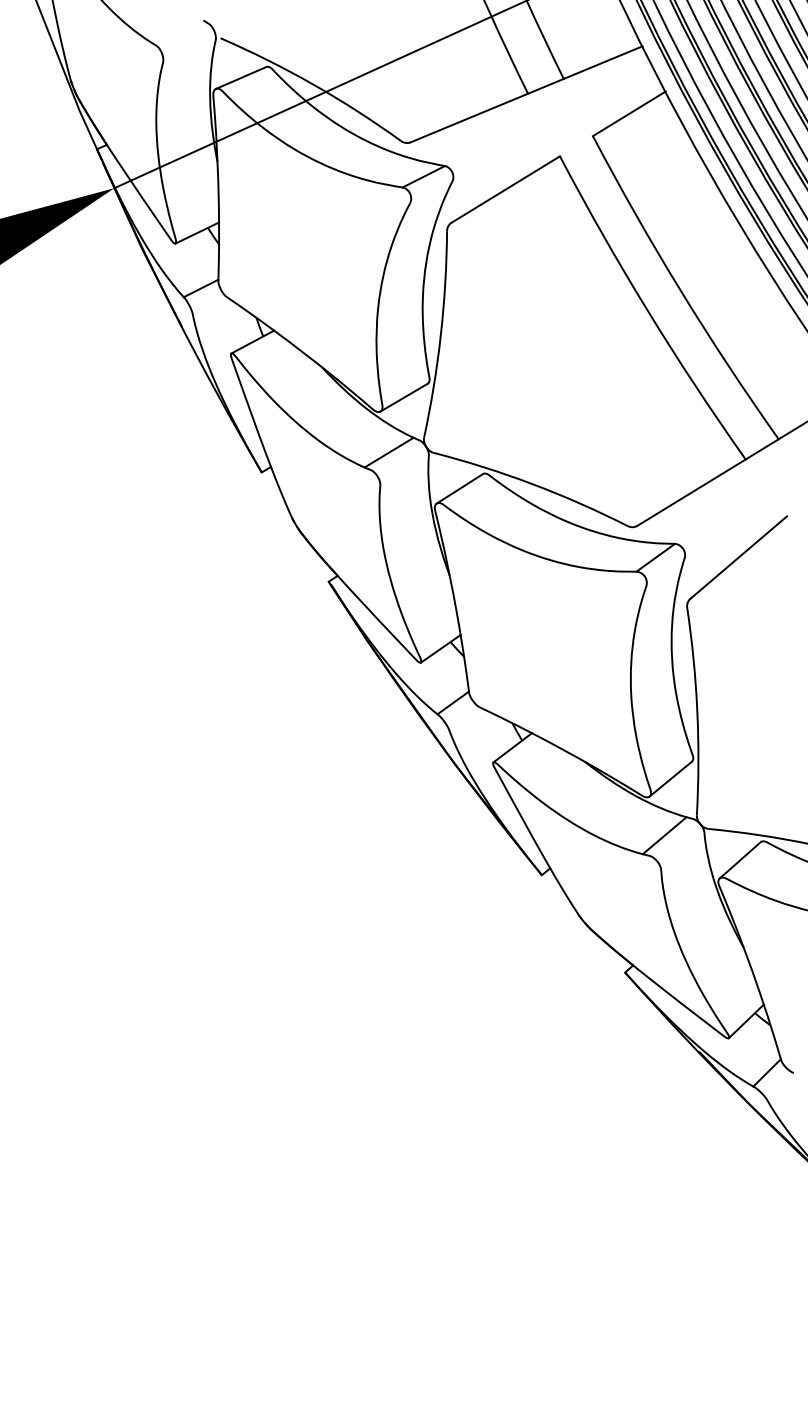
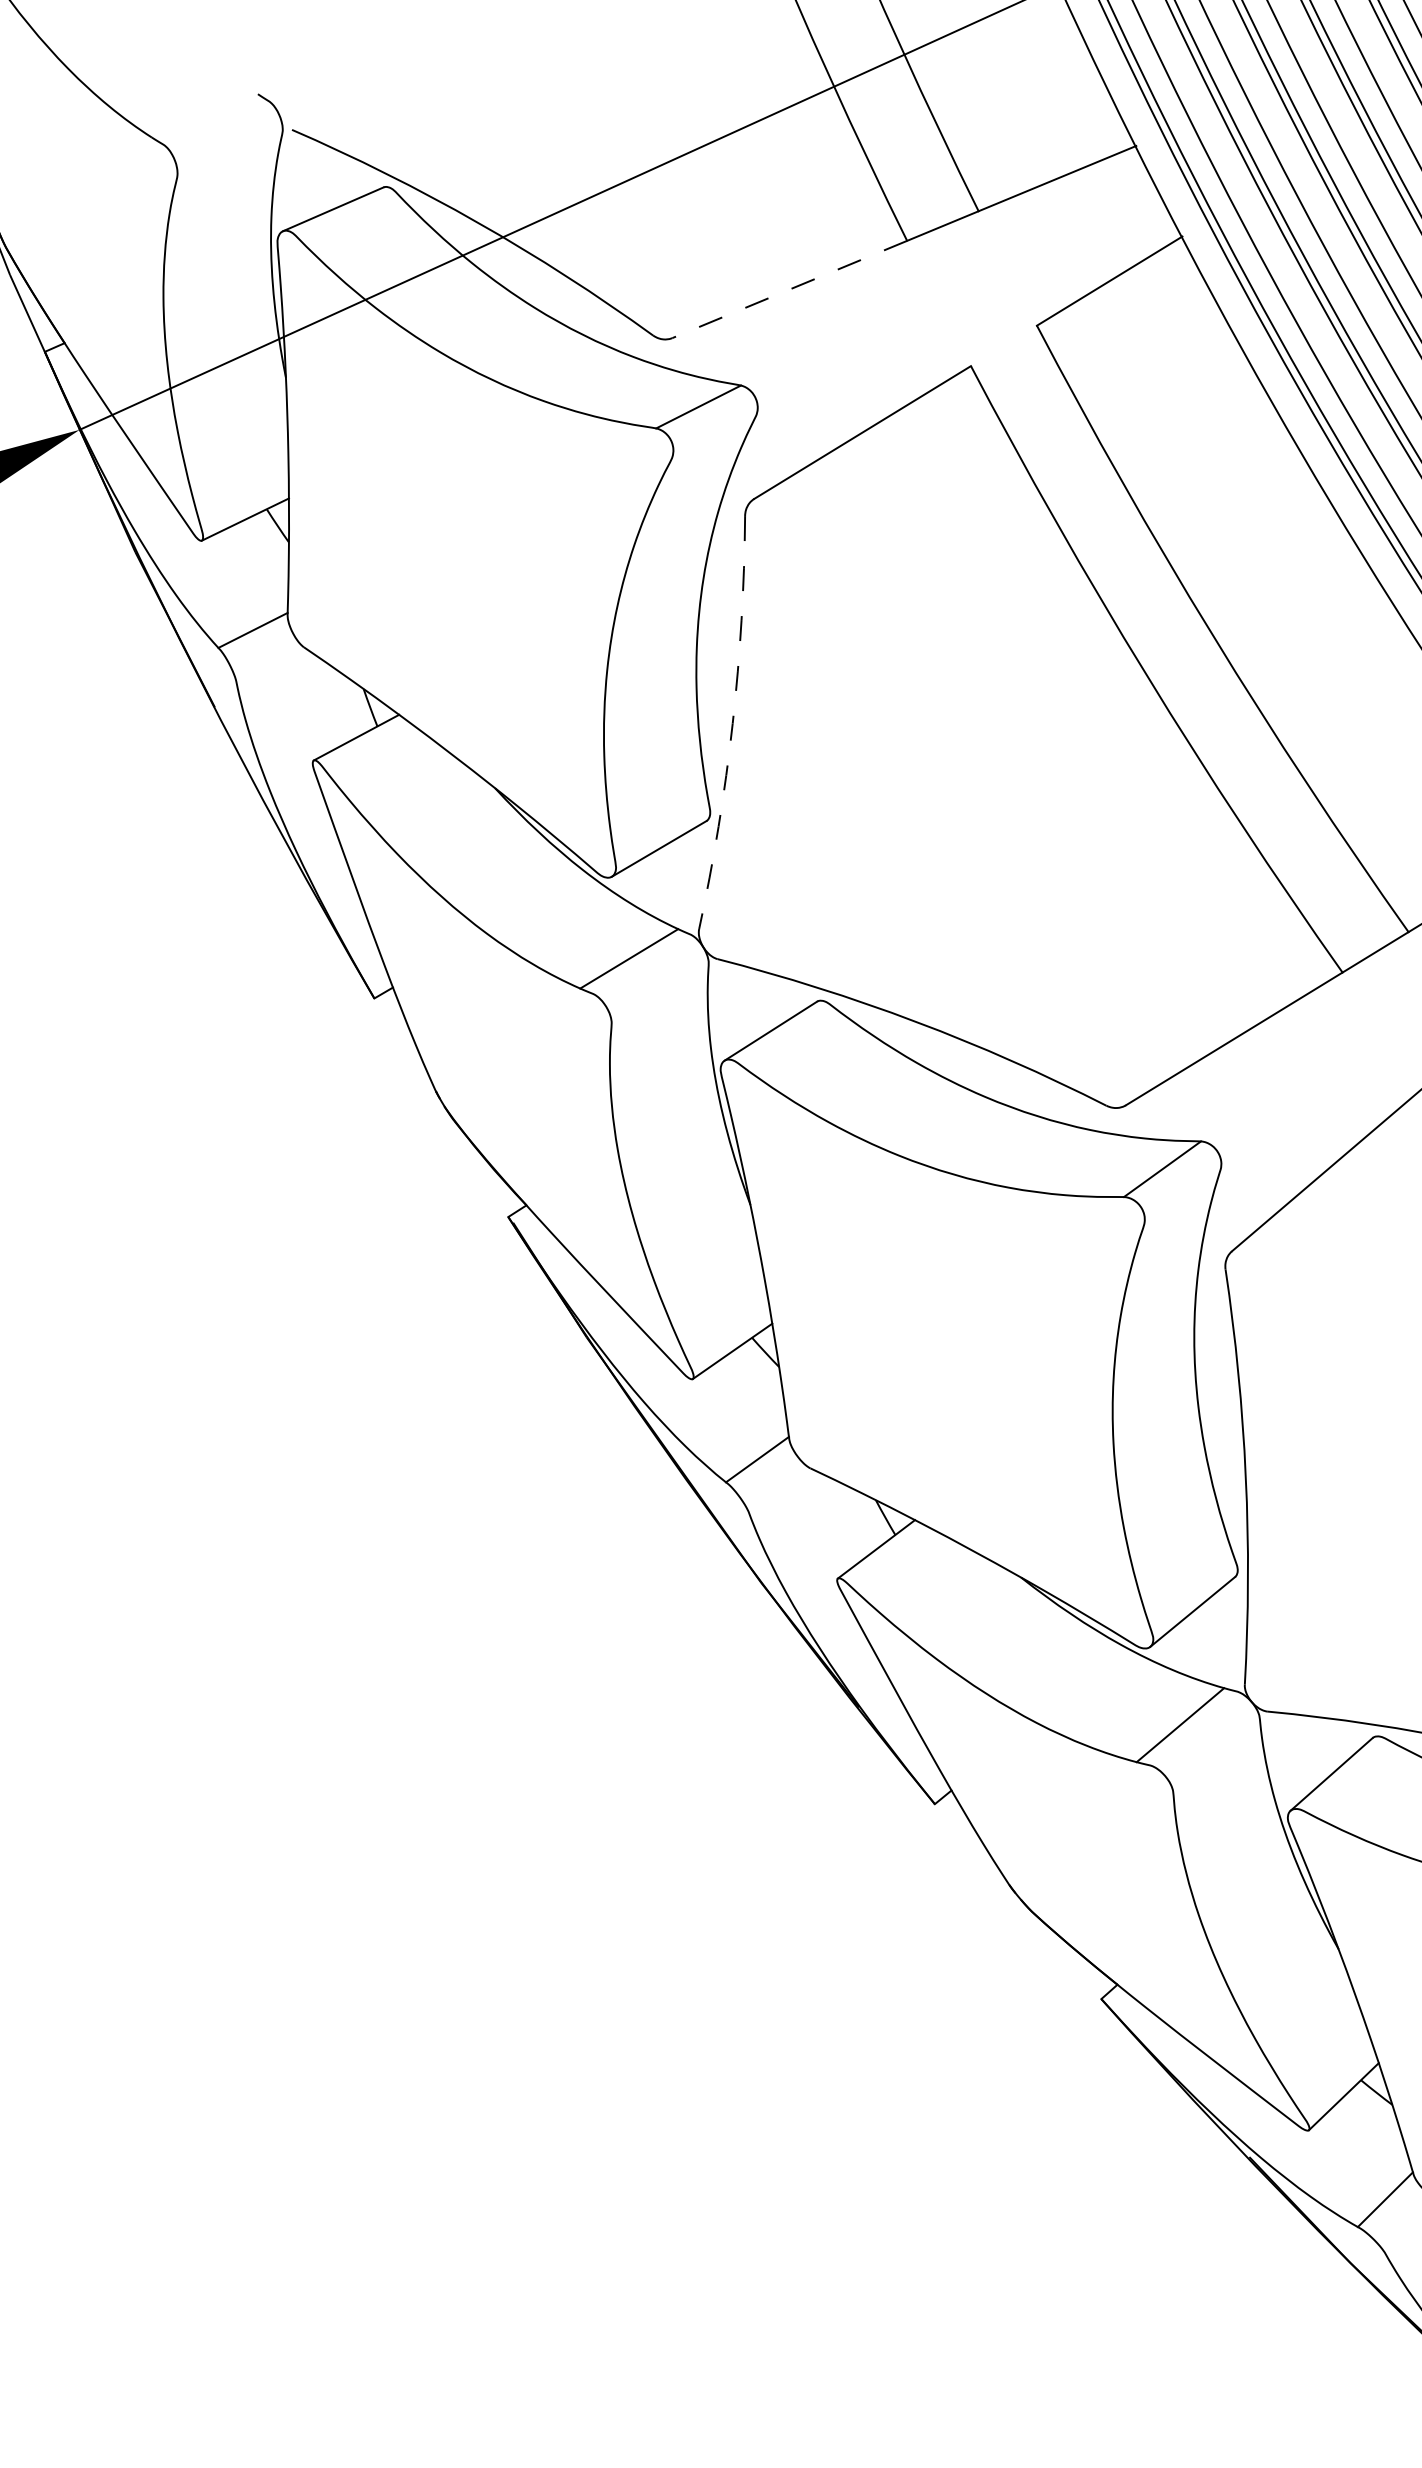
line: (469, 118) -> (789, 290), solid -> dashed
arc: (440, 335) -> (731, 724), solid -> dashed

